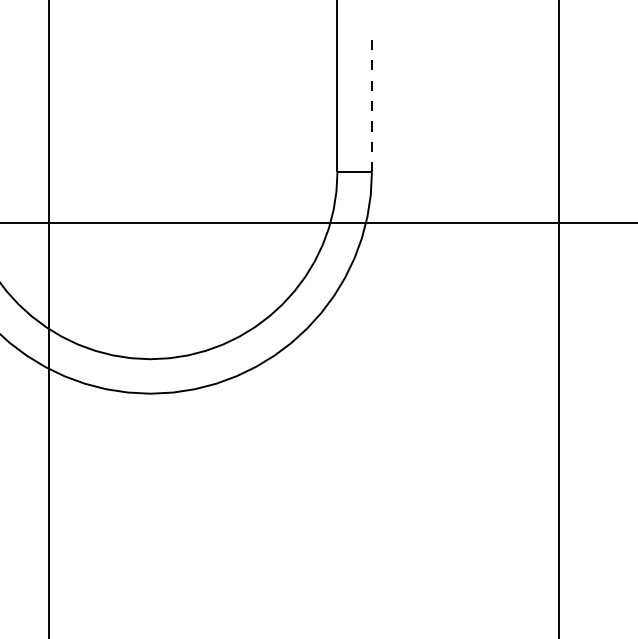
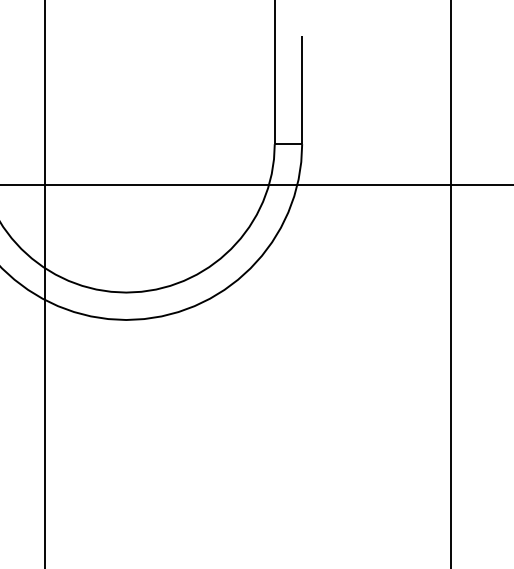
line: (372, 103) -> (302, 89), dashed -> solid

